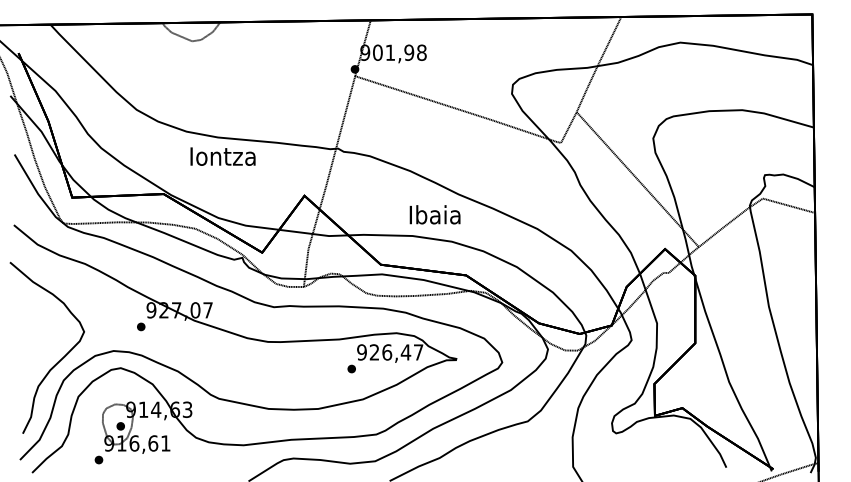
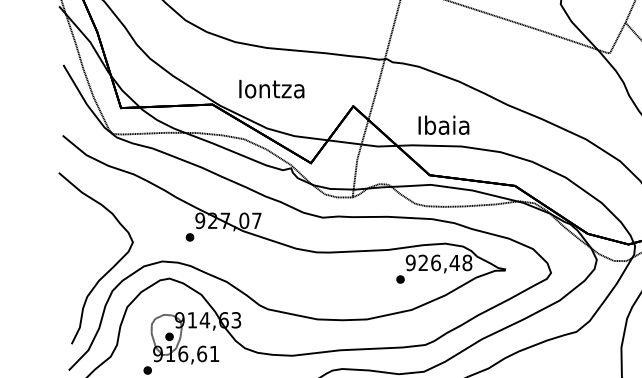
text: (222, 156) -> (271, 88), moved
text: (434, 214) -> (443, 124), moved
text: (418, 352) -> (467, 262), 926,47 -> 926,48

